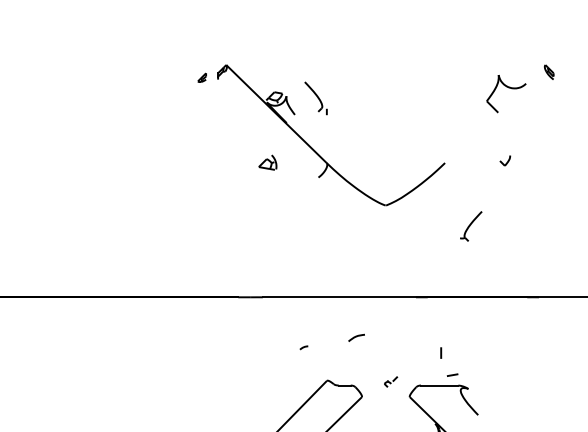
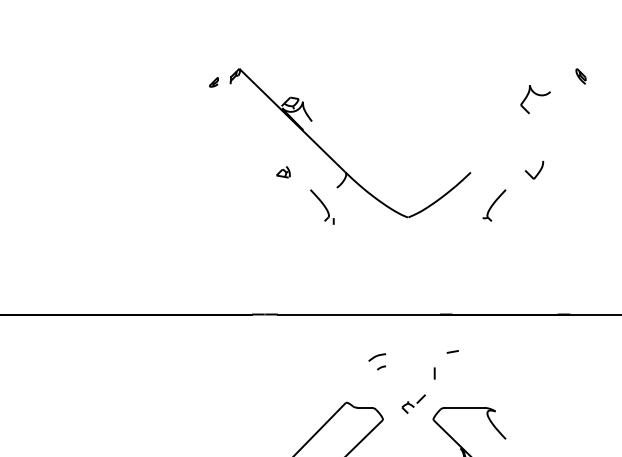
part: (506, 94) -> (535, 99), size x0.71
part: (316, 97) -> (322, 206), moved
part: (505, 160) -> (534, 169), size x1.67
part: (268, 163) -> (283, 172), size x0.71
part: (471, 226) -> (494, 205), moved
arc: (303, 347) -> (381, 367), moved
line: (440, 353) -> (434, 373), moved
curve: (452, 374) -> (452, 351), moved
part: (390, 381) -> (413, 403), size x1.67

